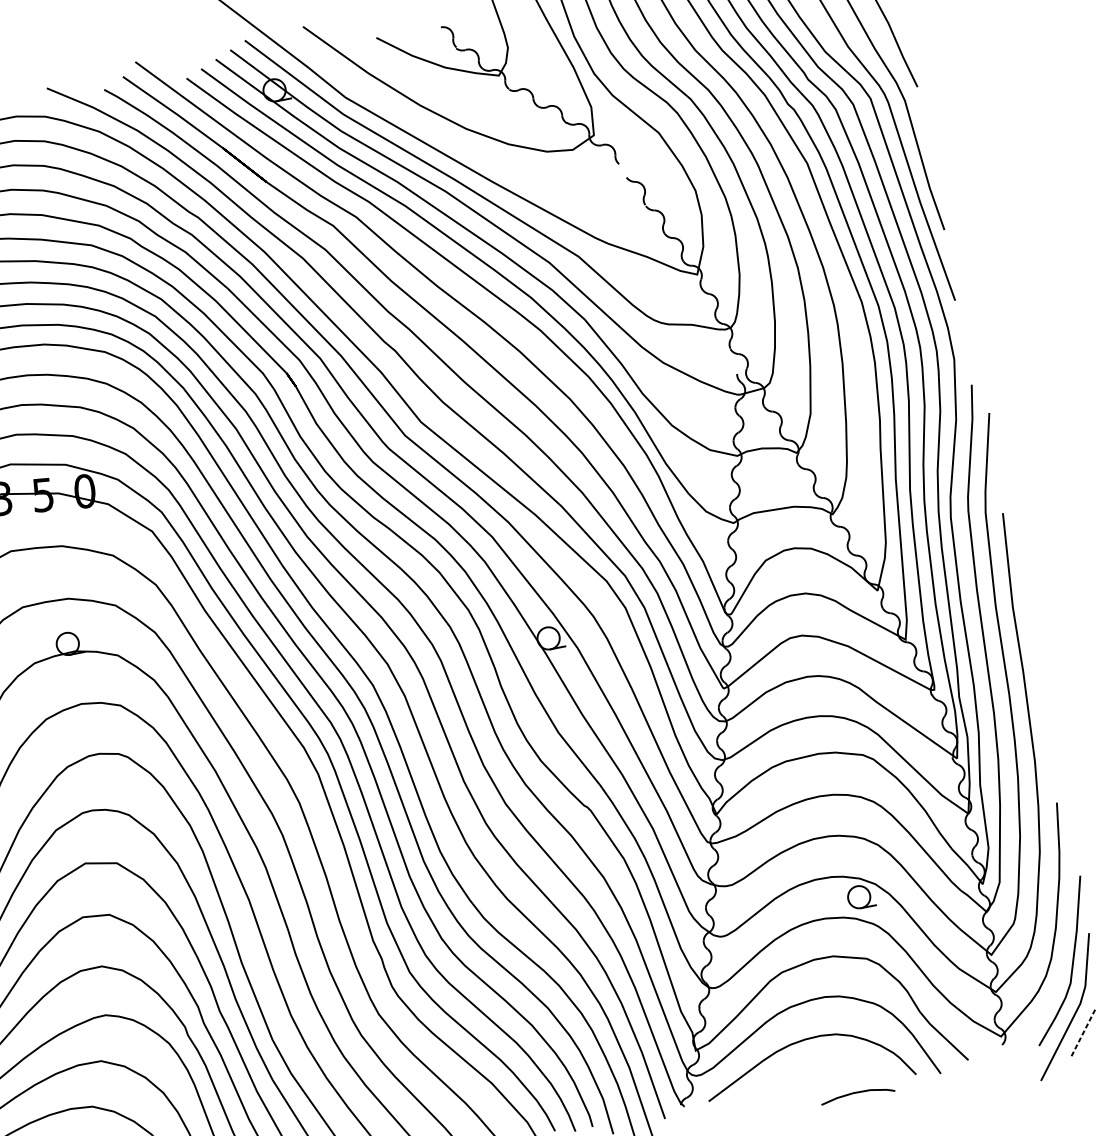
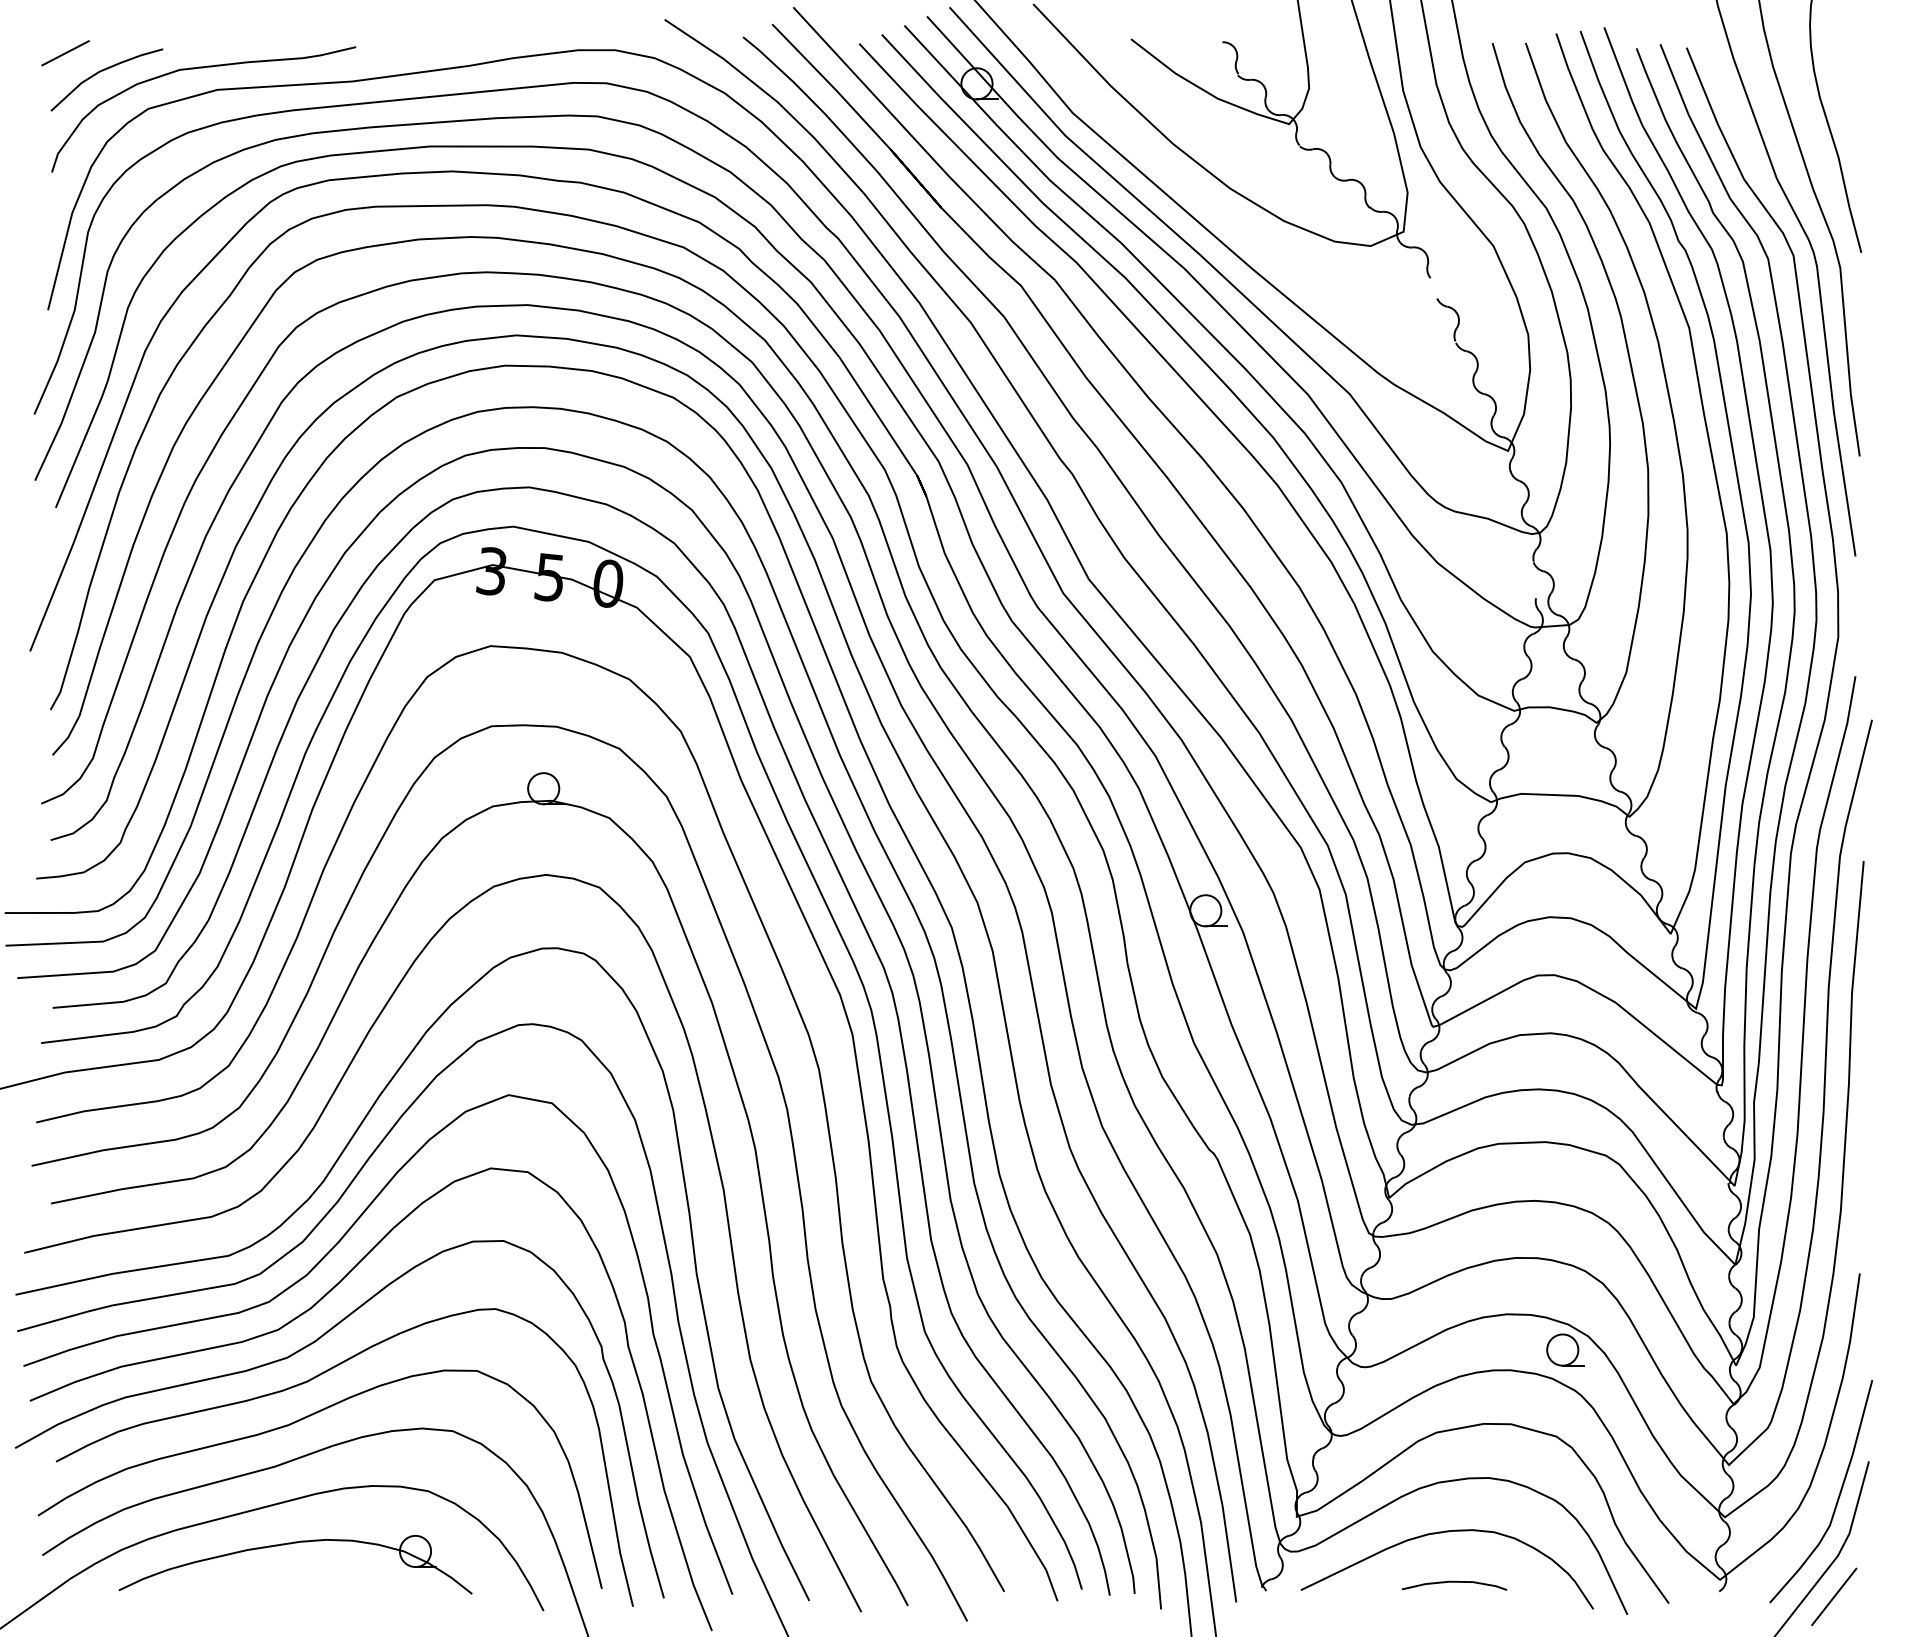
line: (1083, 1032) -> (1834, 1596), dashed -> solid
curve: (857, 1092) -> (1454, 1582), moved

